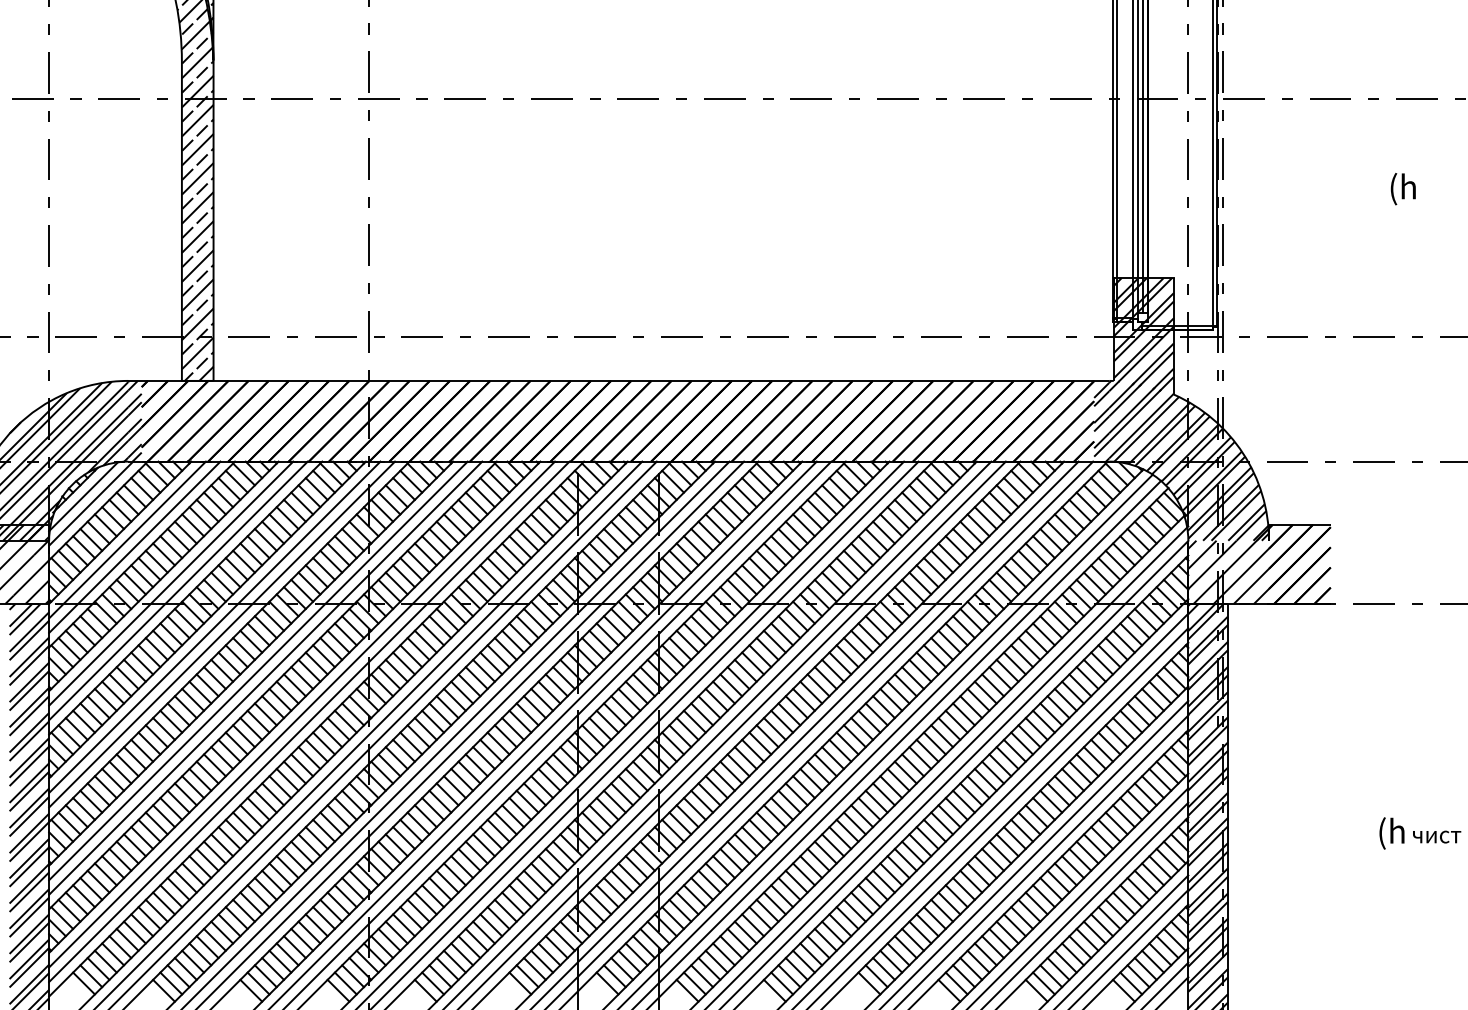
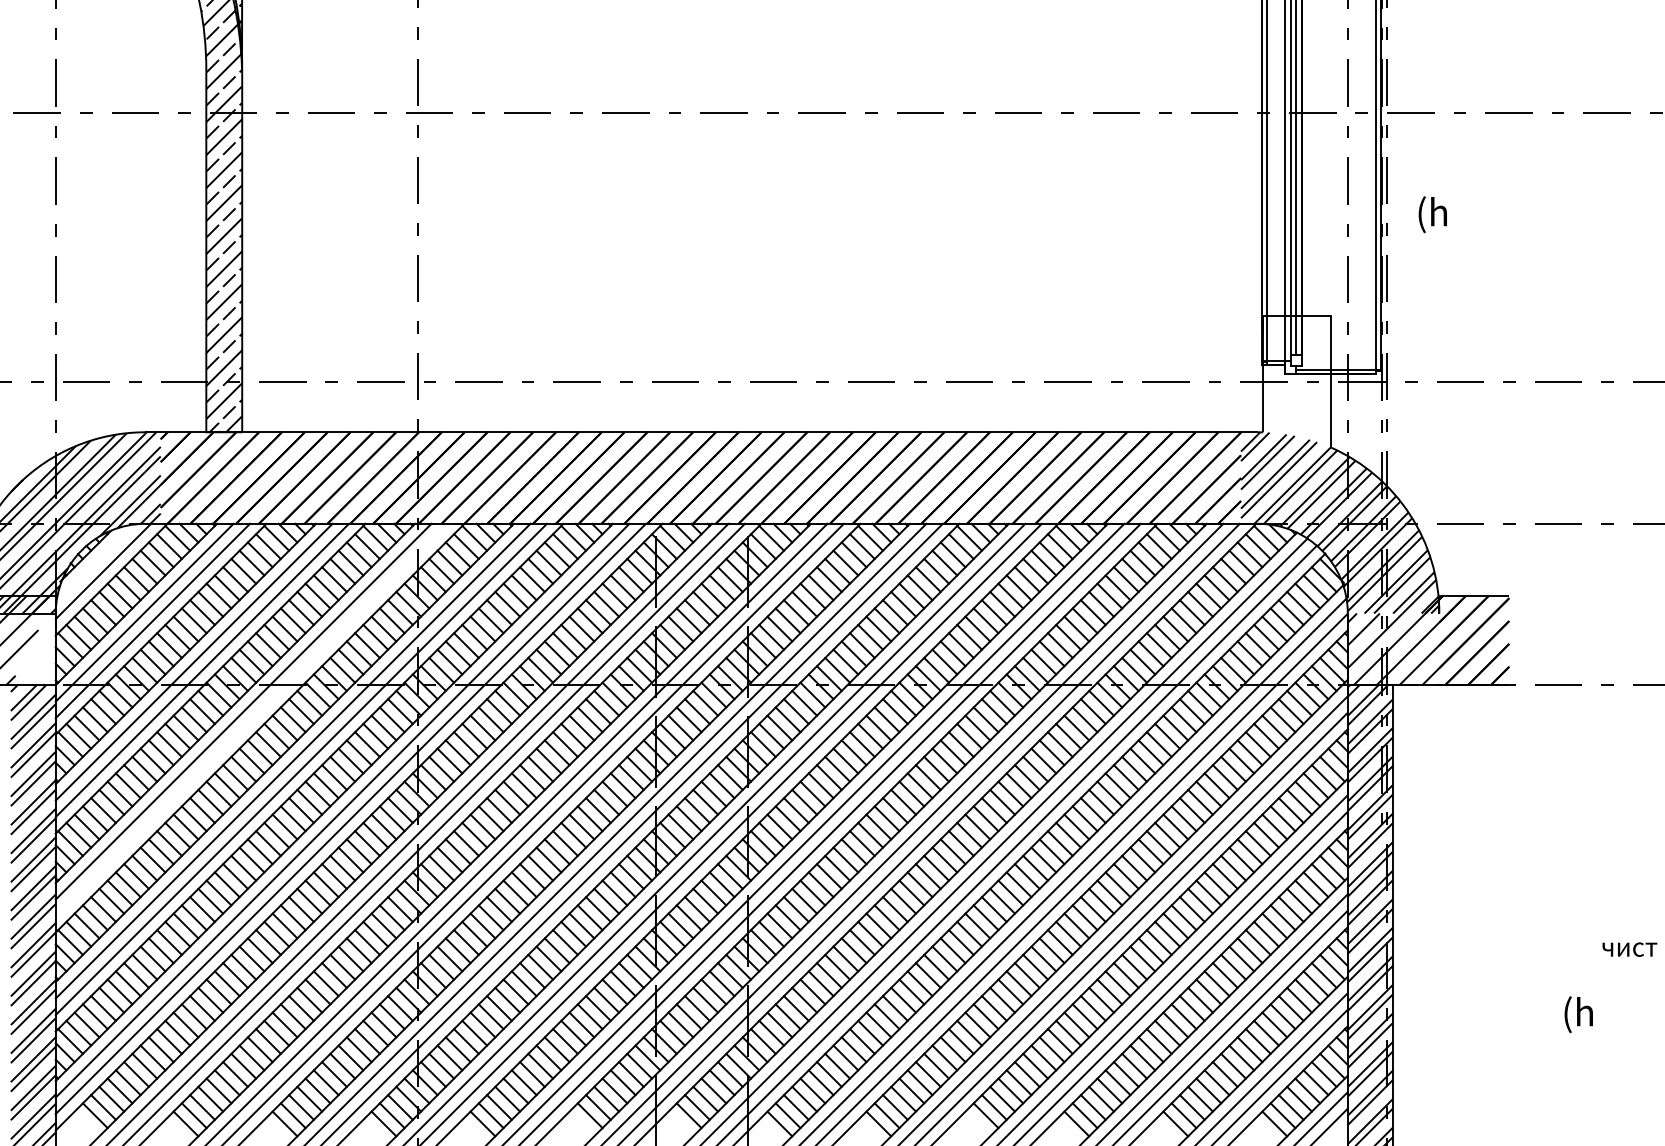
text: (1402, 189) -> (1431, 215), moved
hatch: (1143, 336) -> (1296, 381), removed
line: (83, 496) -> (94, 563), removed
hatch: (31, 572) -> (35, 649), removed
line: (222, 634) -> (252, 719), removed
text: (1391, 833) -> (1578, 1014), moved

